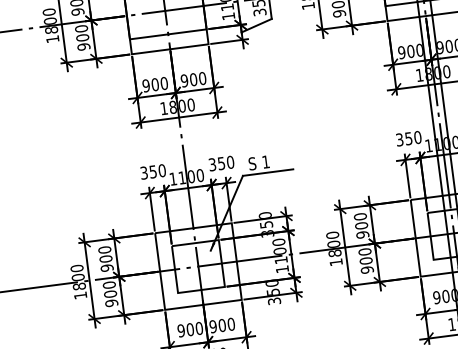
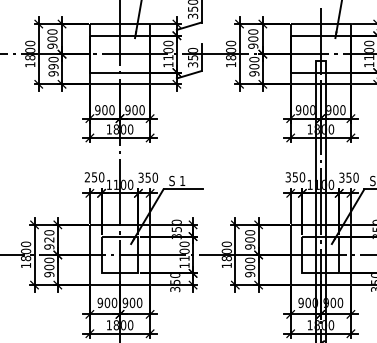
text: (82, 37) -> (53, 66), 900 -> 990
text: (144, 173) -> (87, 177), 350 -> 250
text: (106, 258) -> (49, 239), 900 -> 920

